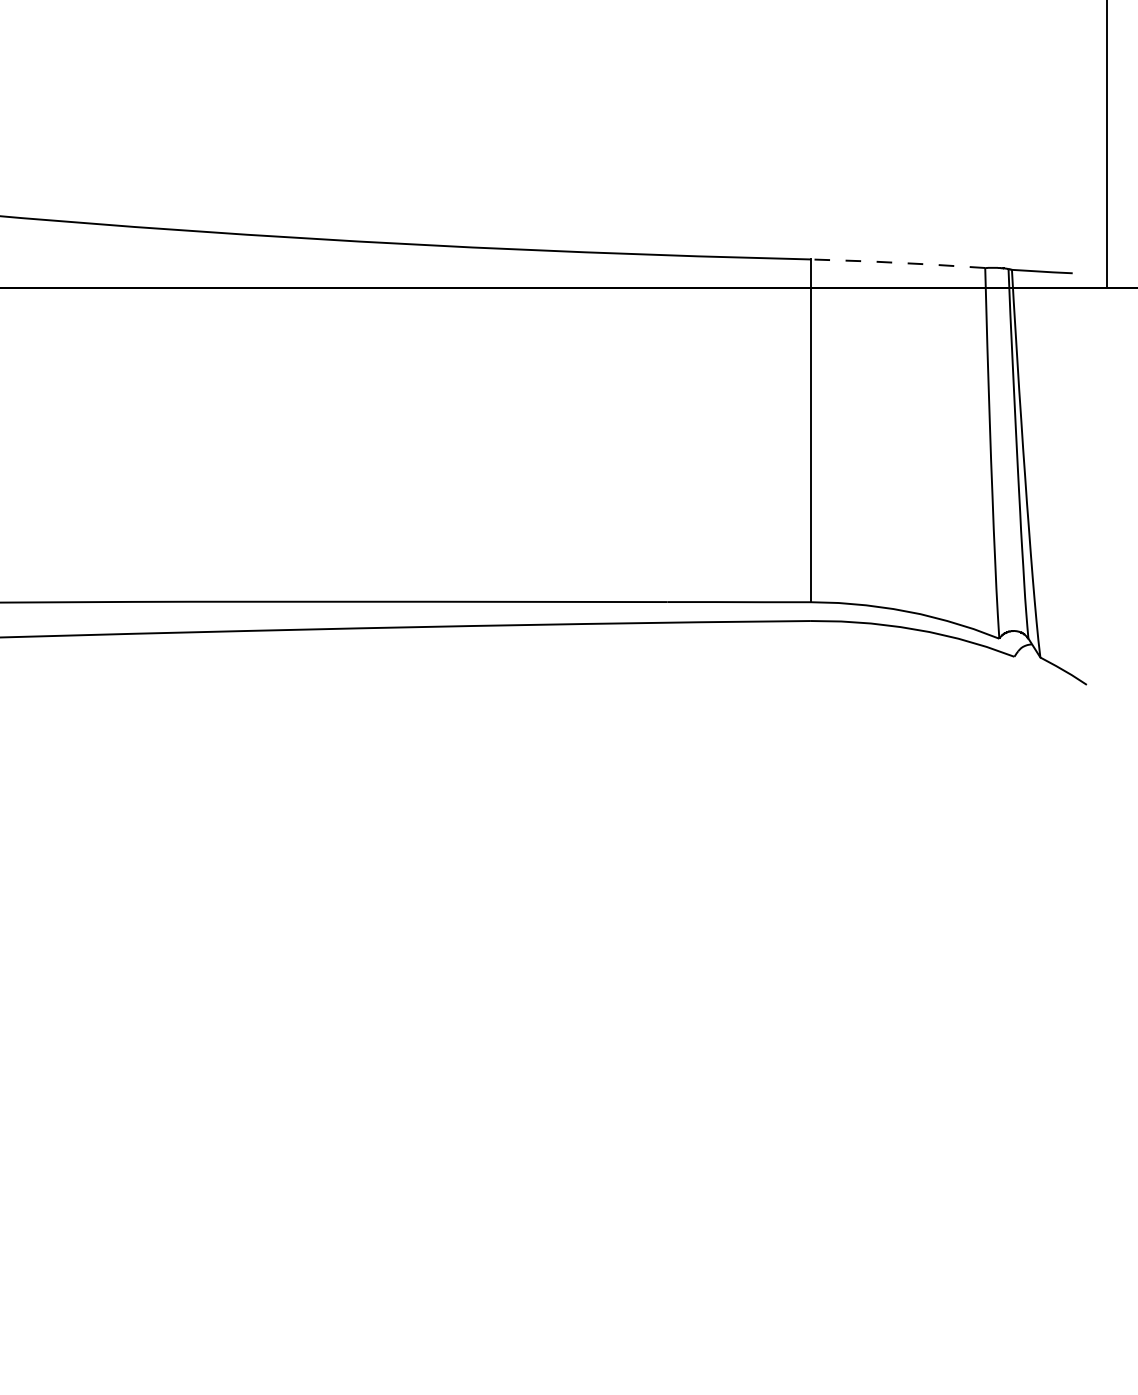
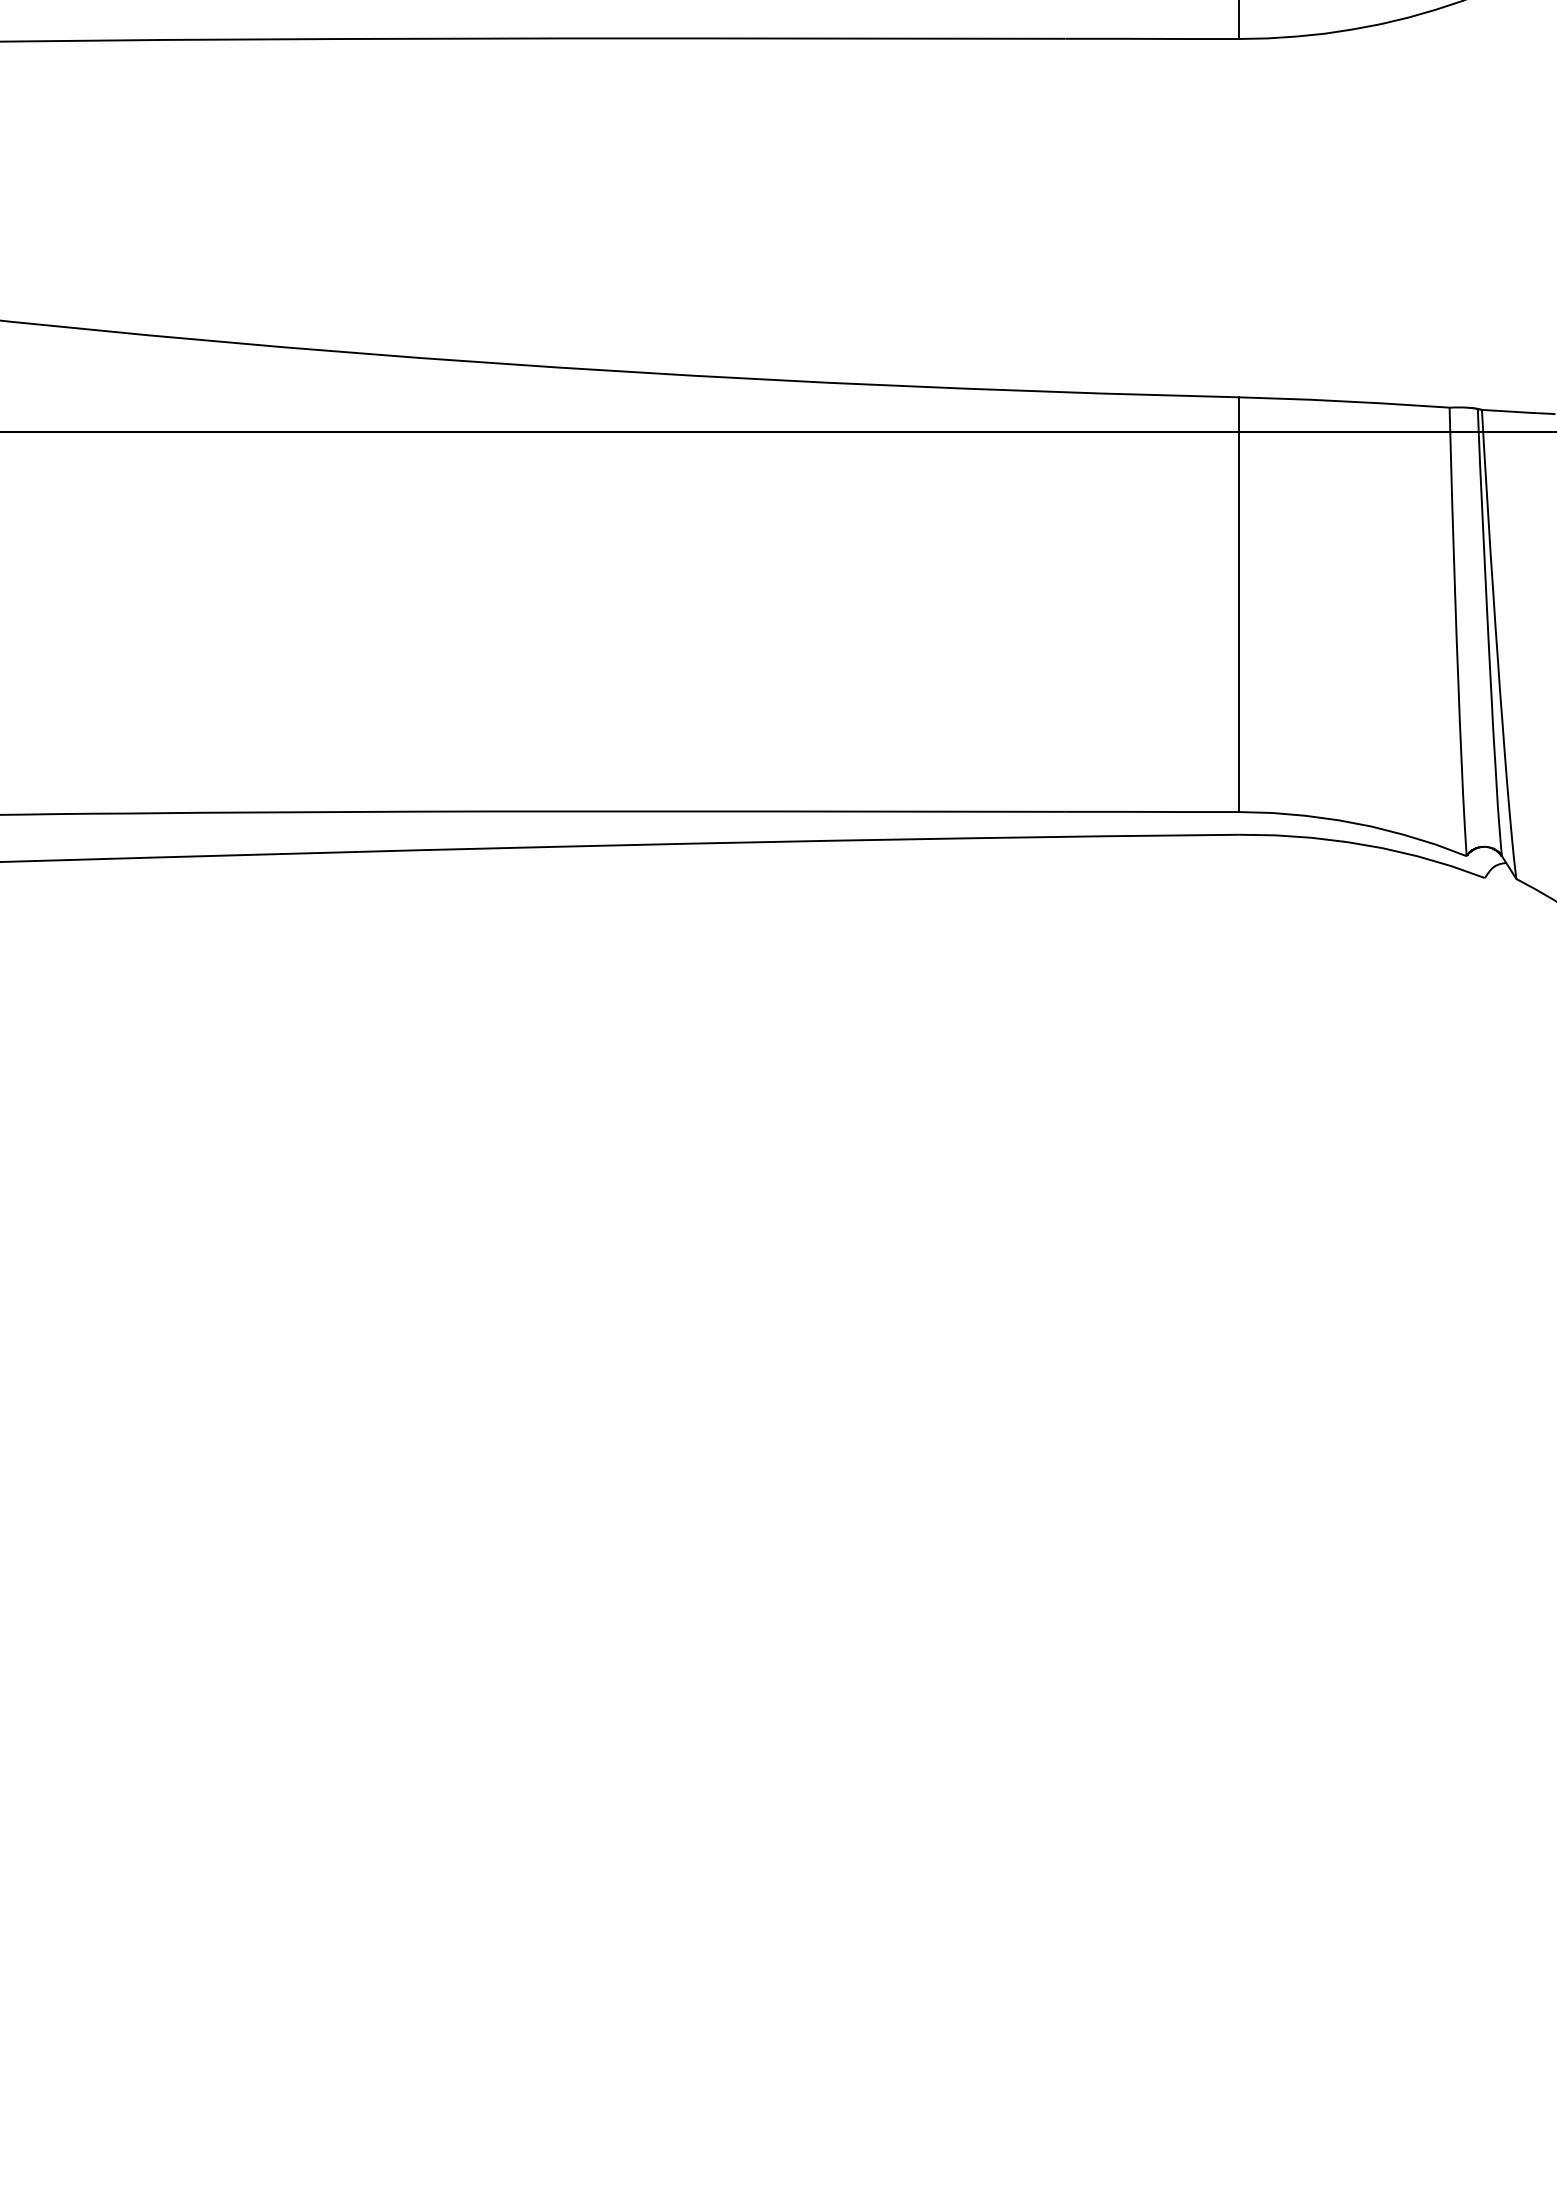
line: (897, 262) -> (1343, 401), dashed -> solid

